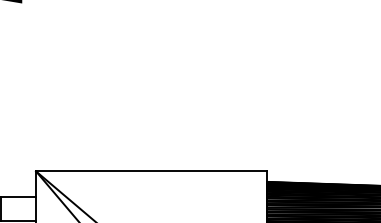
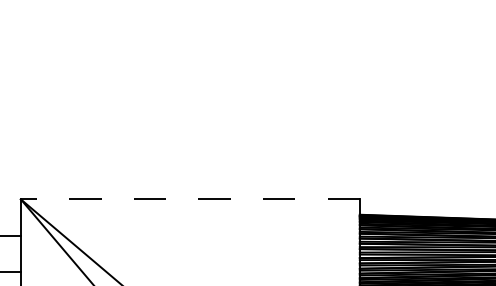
line: (151, 171) -> (190, 199), solid -> dashed

